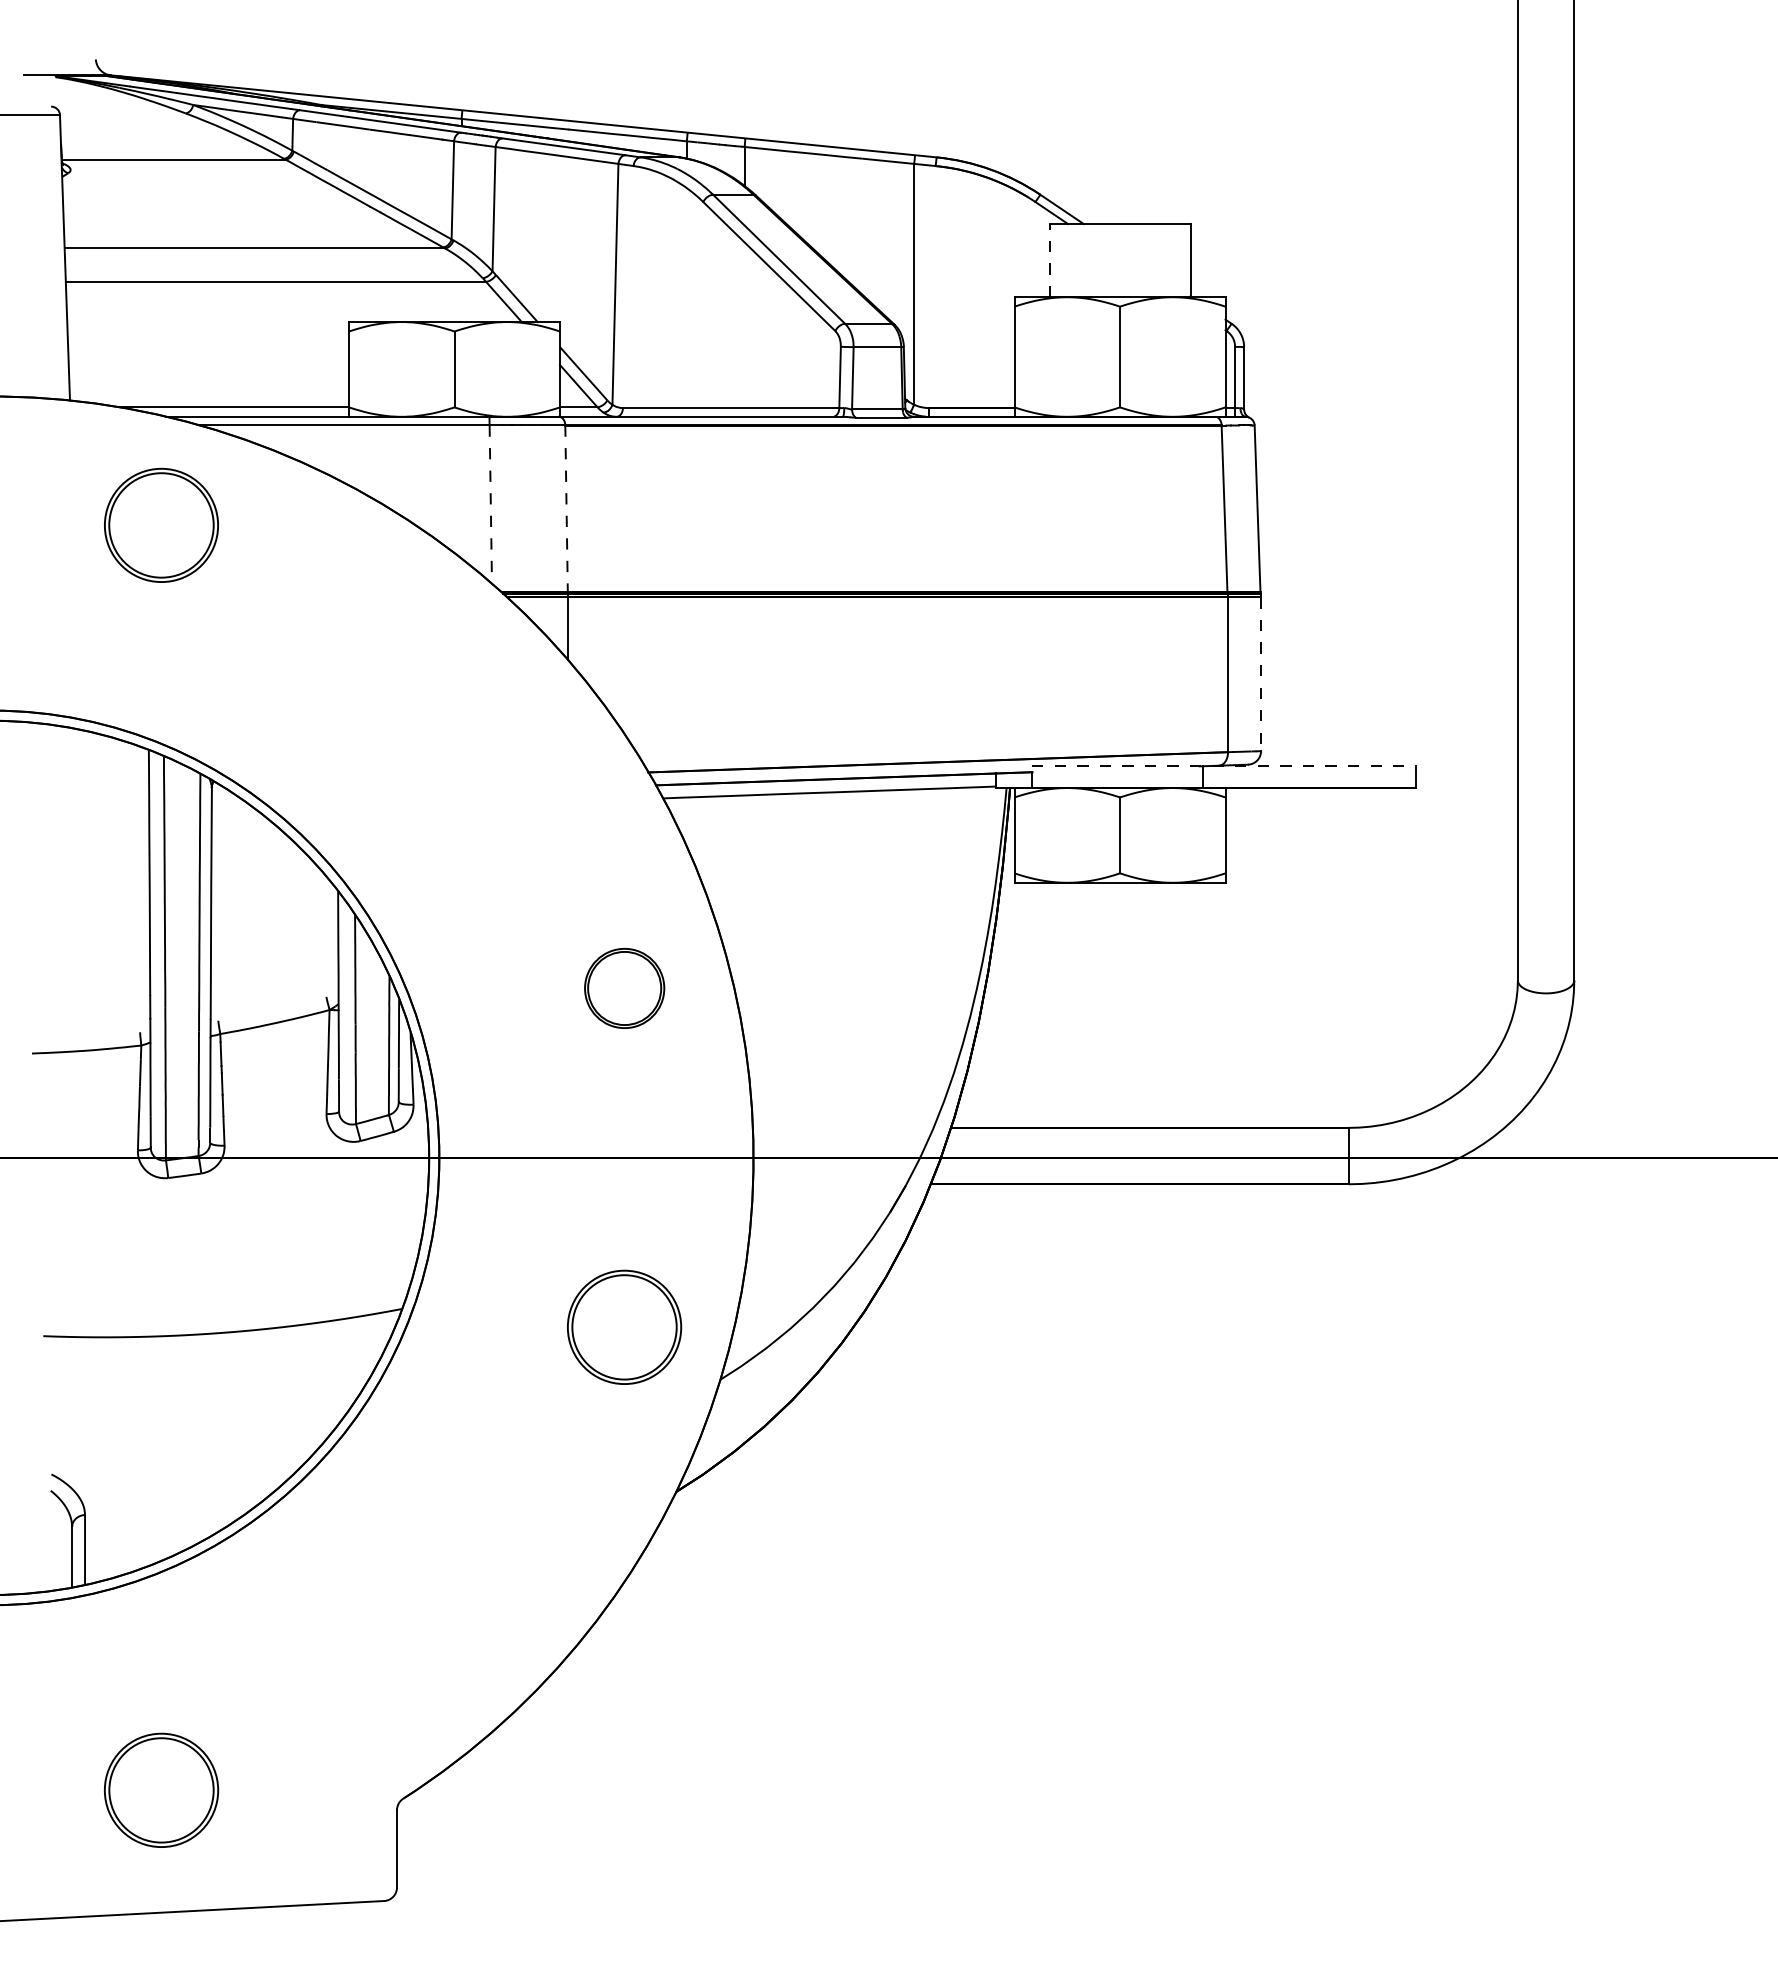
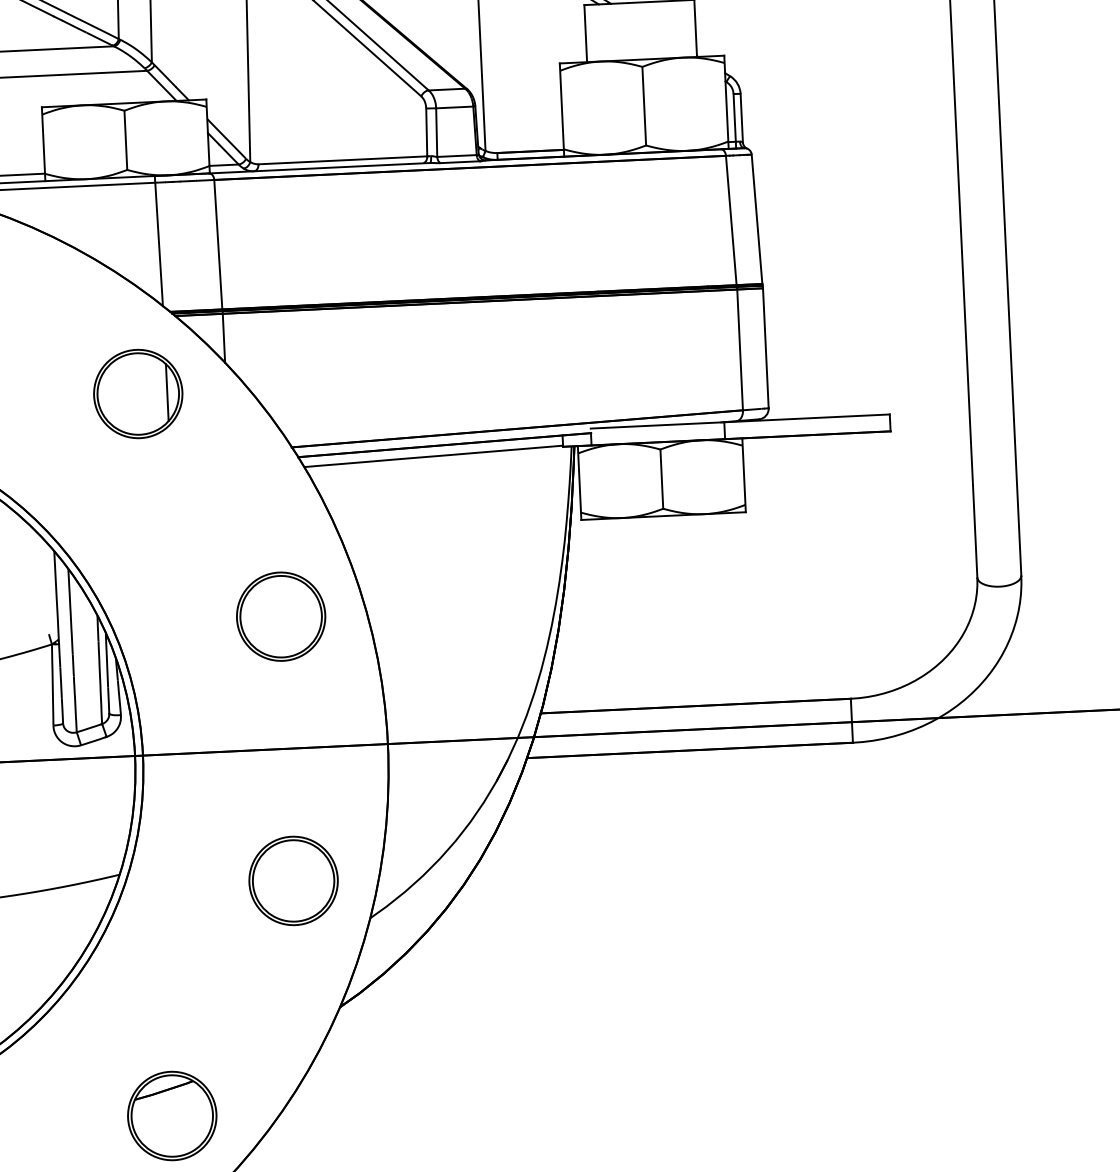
line: (1049, 260) -> (585, 33), dashed -> solid
line: (490, 505) -> (158, 245), dashed -> solid
line: (566, 509) -> (218, 245), dashed -> solid
line: (1261, 674) -> (766, 348), dashed -> solid
part: (454, 694) -> (137, 393), added
line: (1223, 766) -> (739, 421), dashed -> solid
part: (624, 988) -> (281, 616), size x1.43
part: (454, 1620) -> (171, 1115), added

